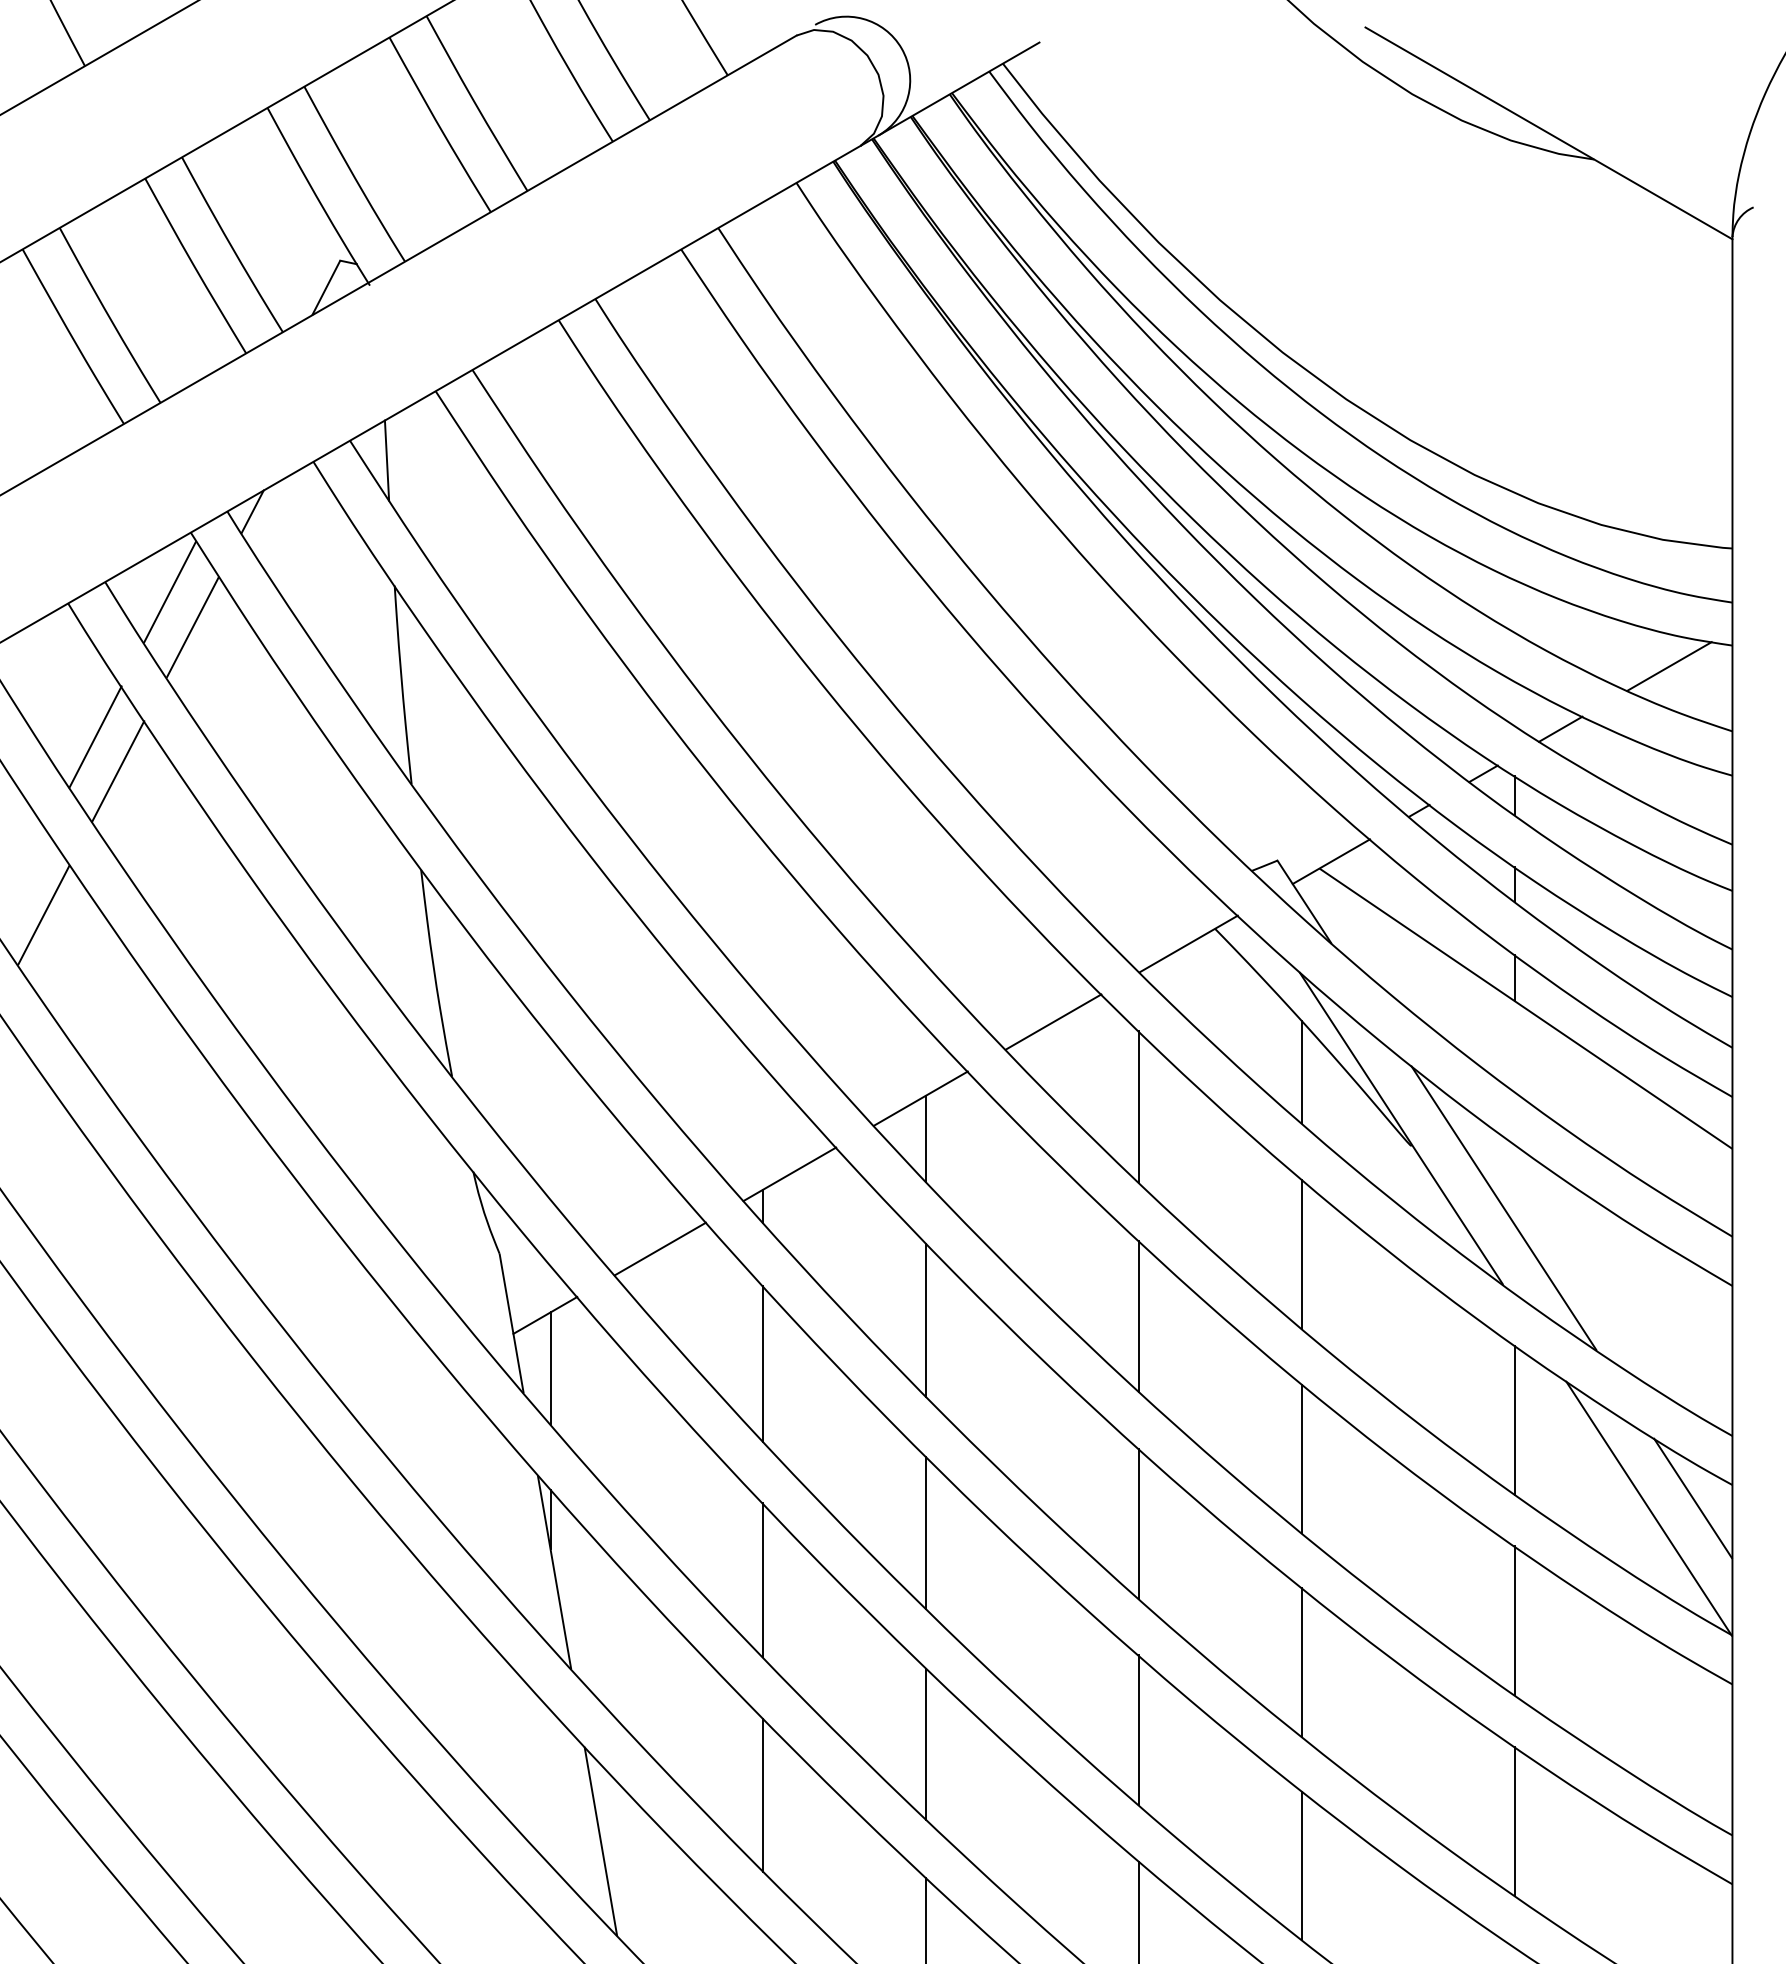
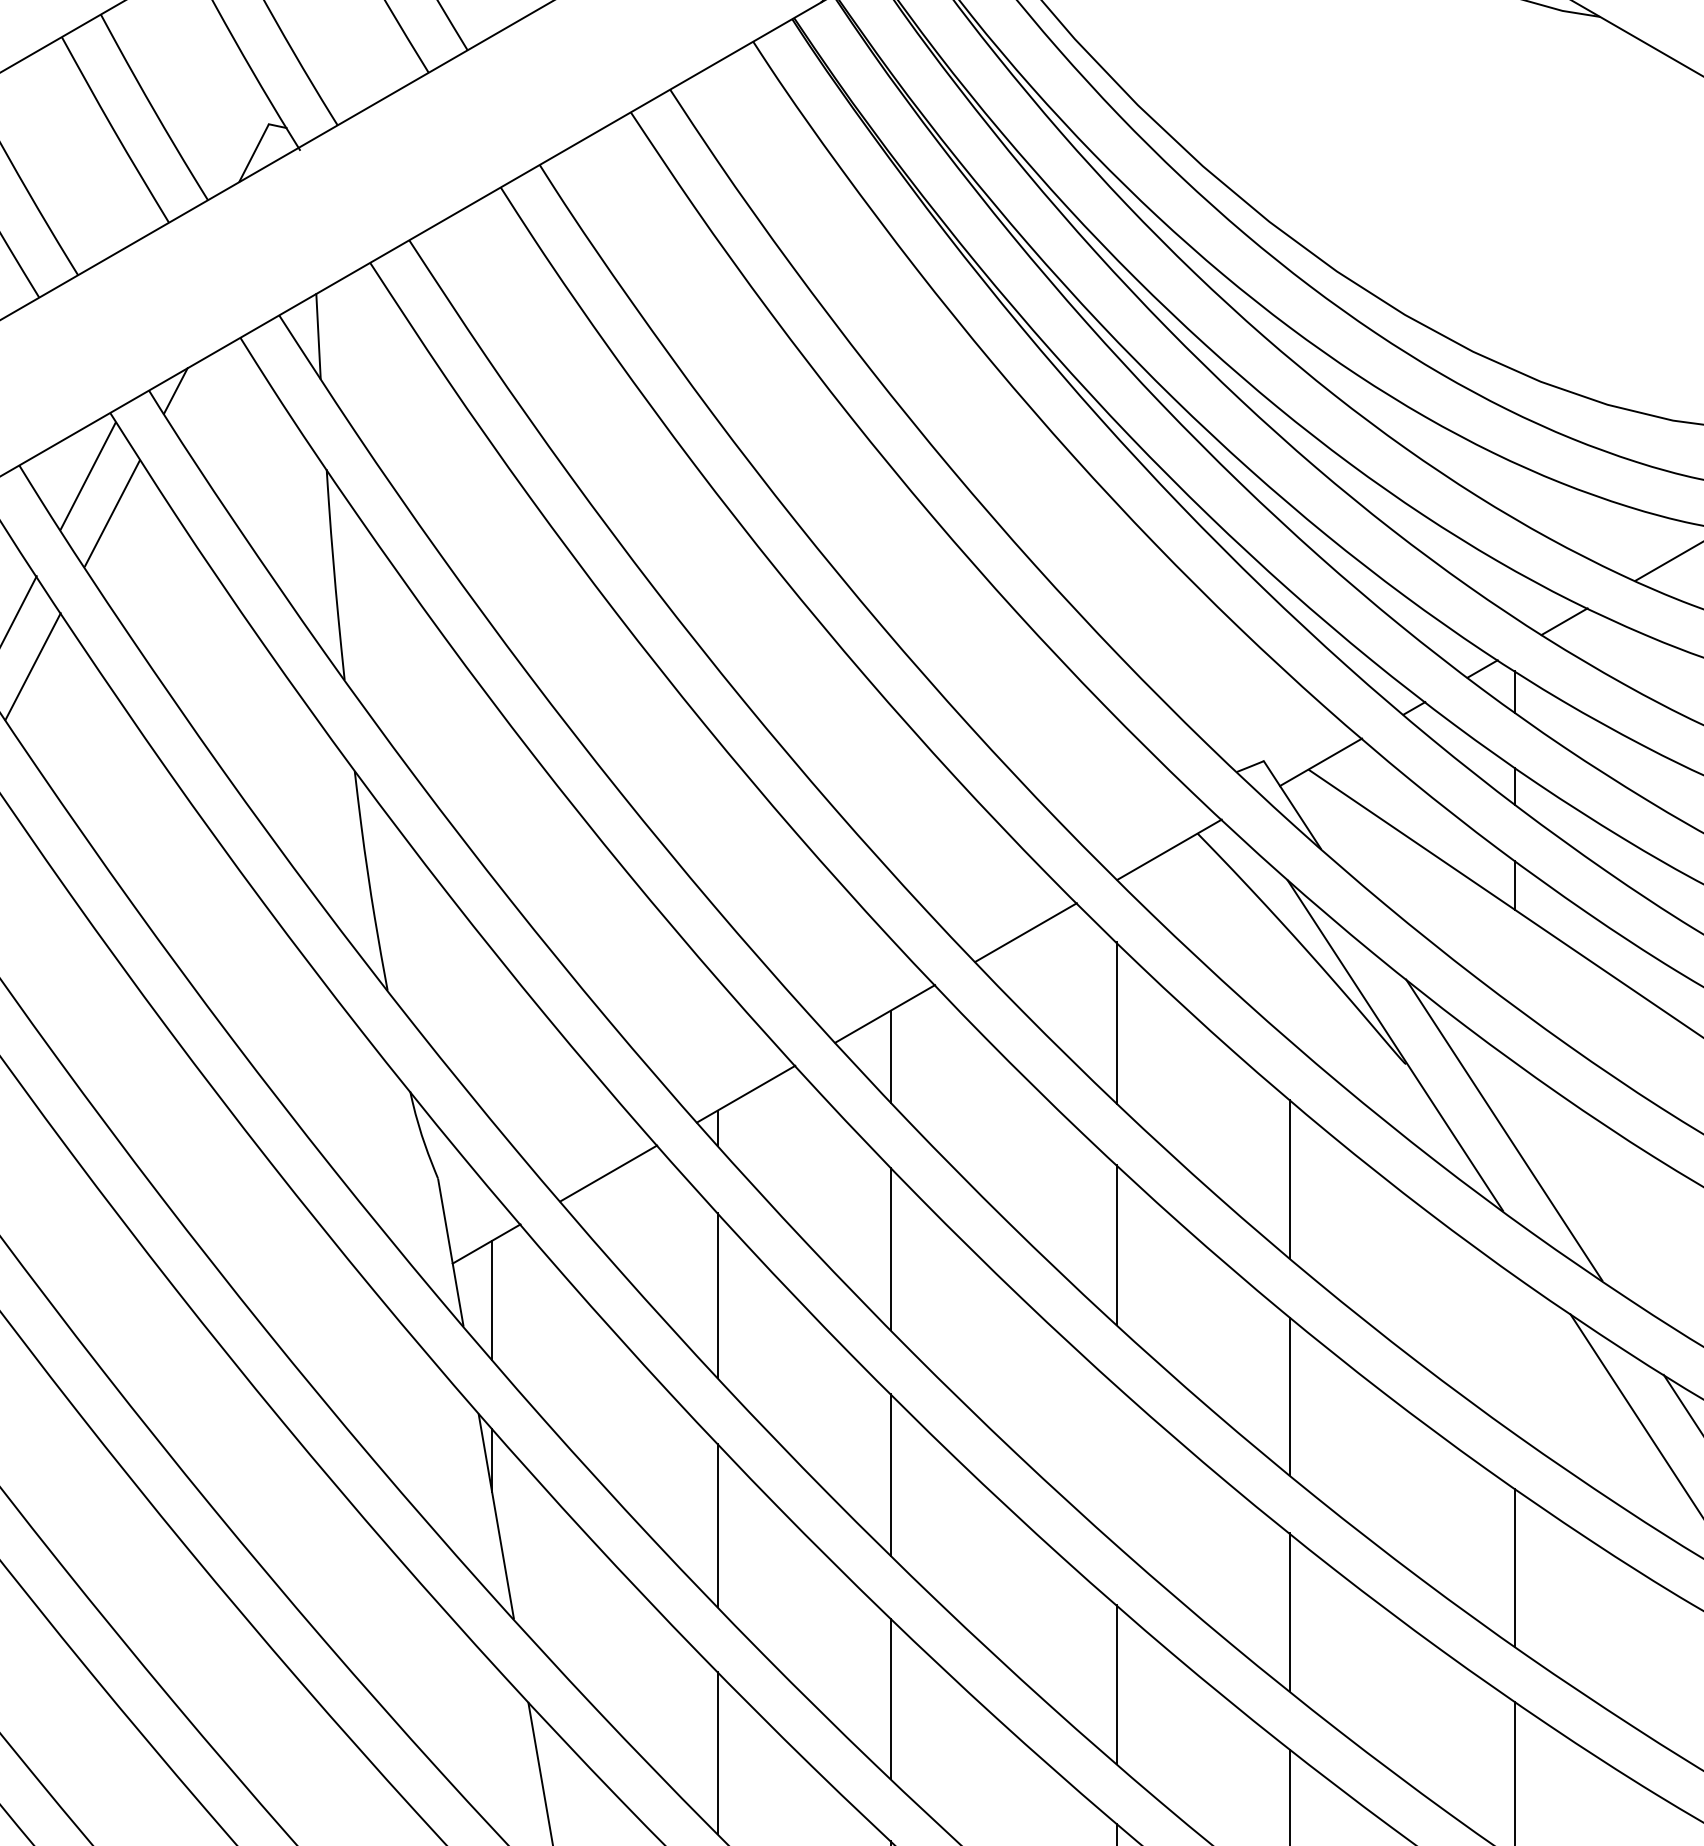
line: (1301, 1072) -> (1289, 986), removed
line: (1514, 1419) -> (1515, 1354), removed
line: (1138, 1524) -> (1116, 1465), removed

